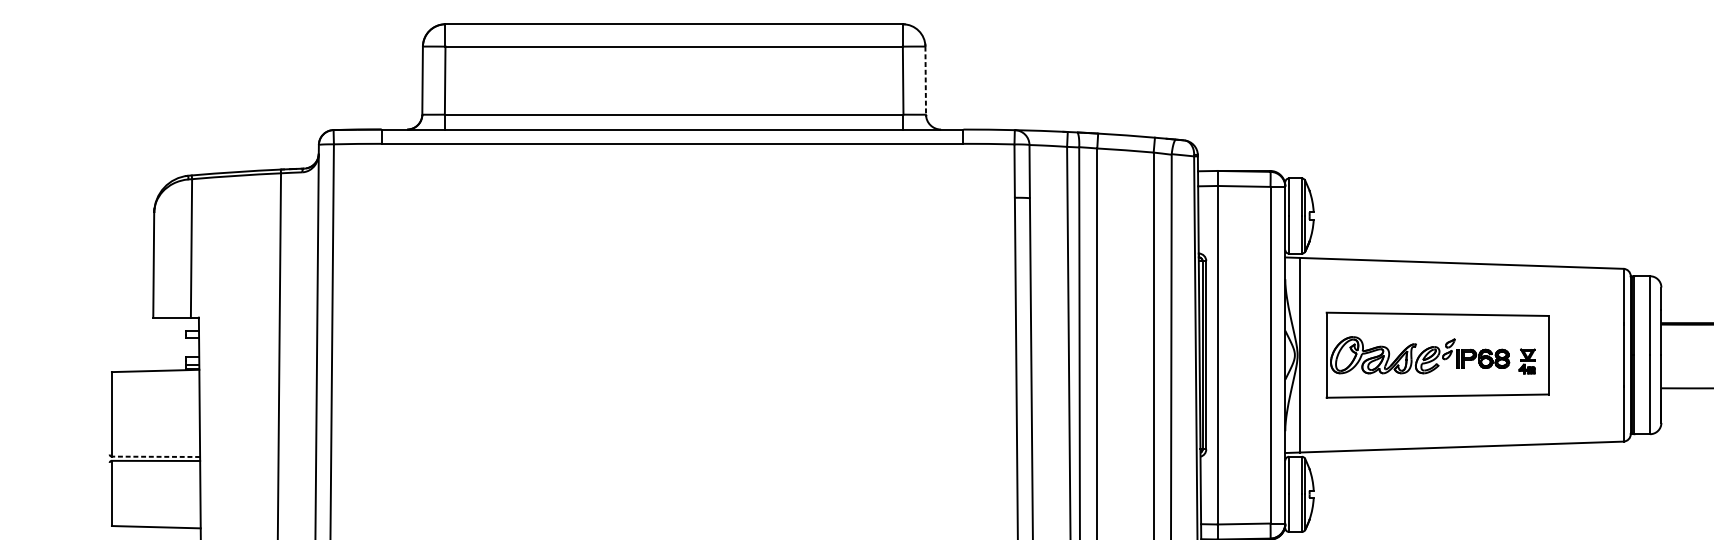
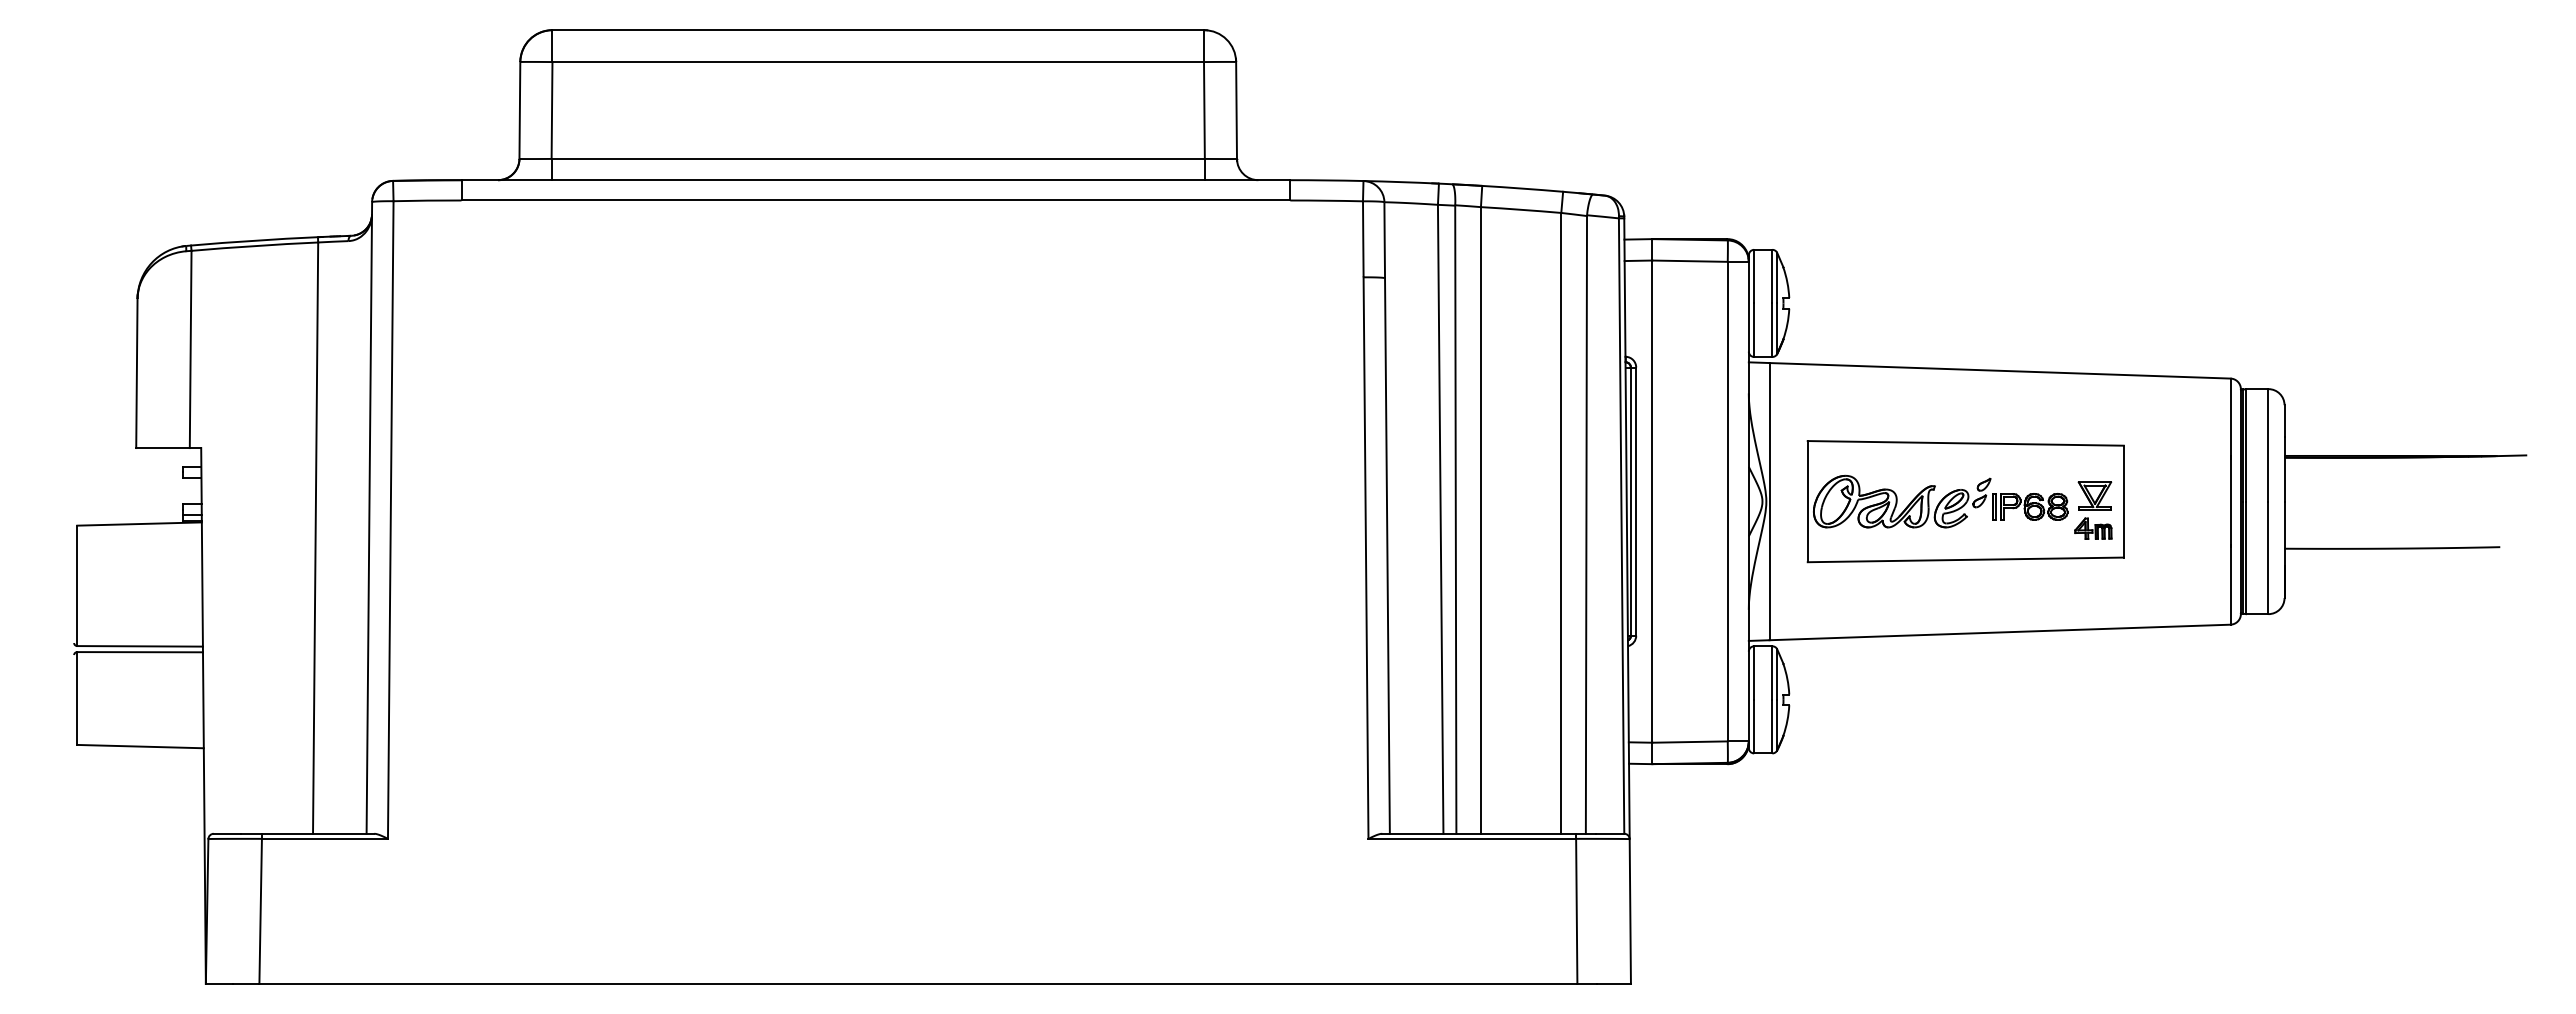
line: (925, 81) -> (1236, 111), dashed -> solid
part: (1527, 361) -> (2093, 510), size x1.67
line: (156, 456) -> (140, 646), dashed -> solid

